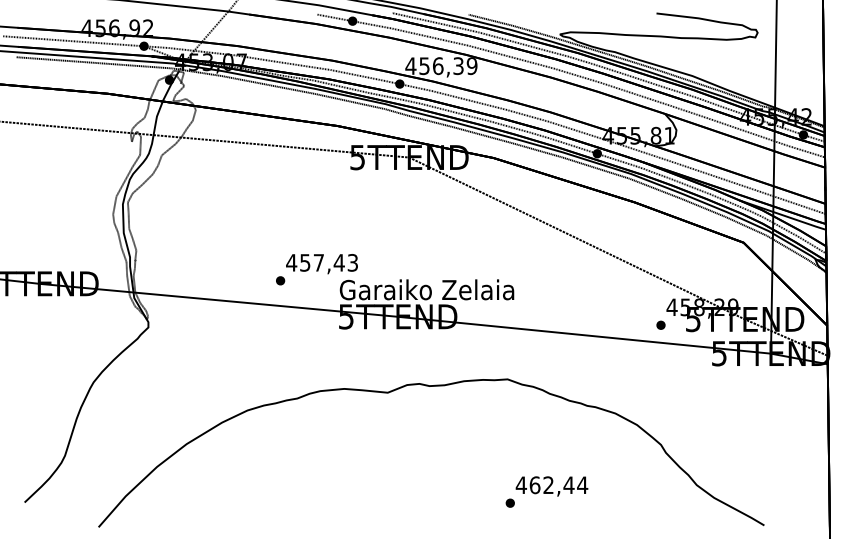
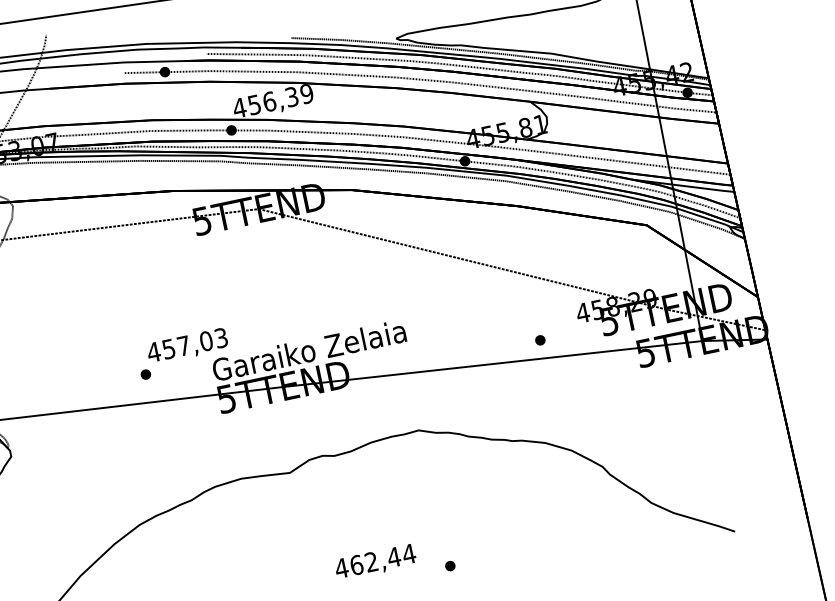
text: (338, 262) -> (205, 341), 457,43 -> 457,03
part: (660, 324) -> (539, 339), moved
text: (551, 486) -> (375, 562), moved

